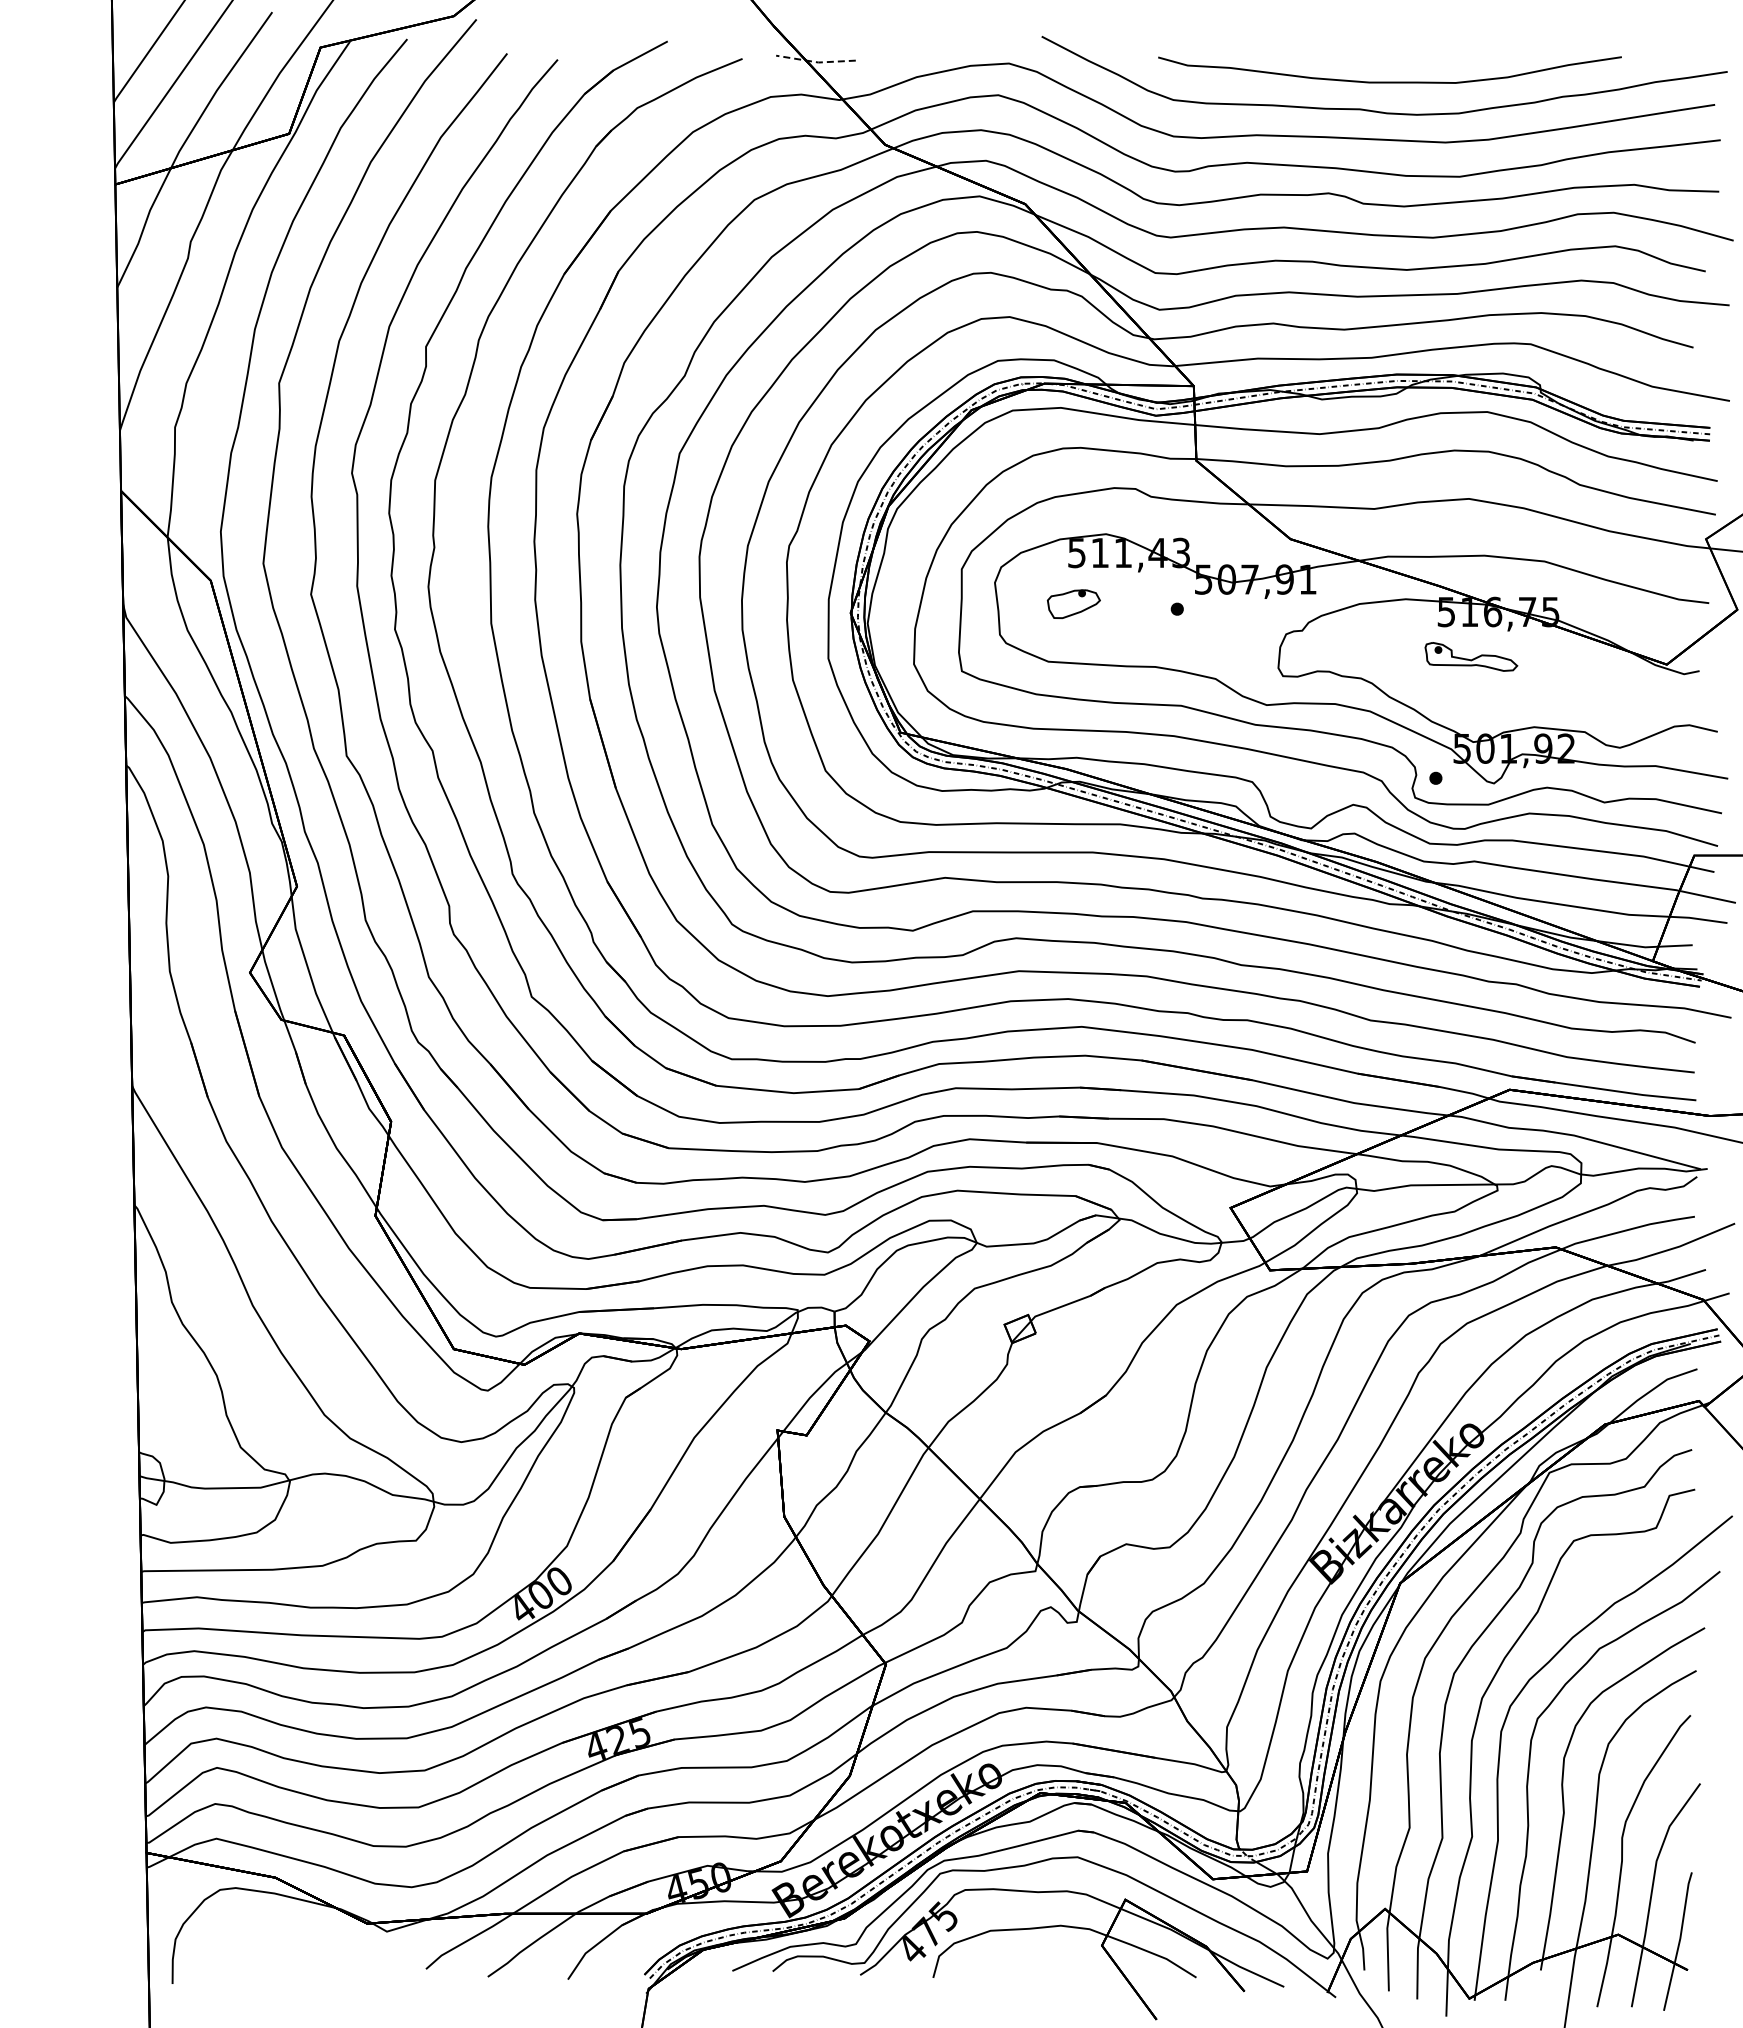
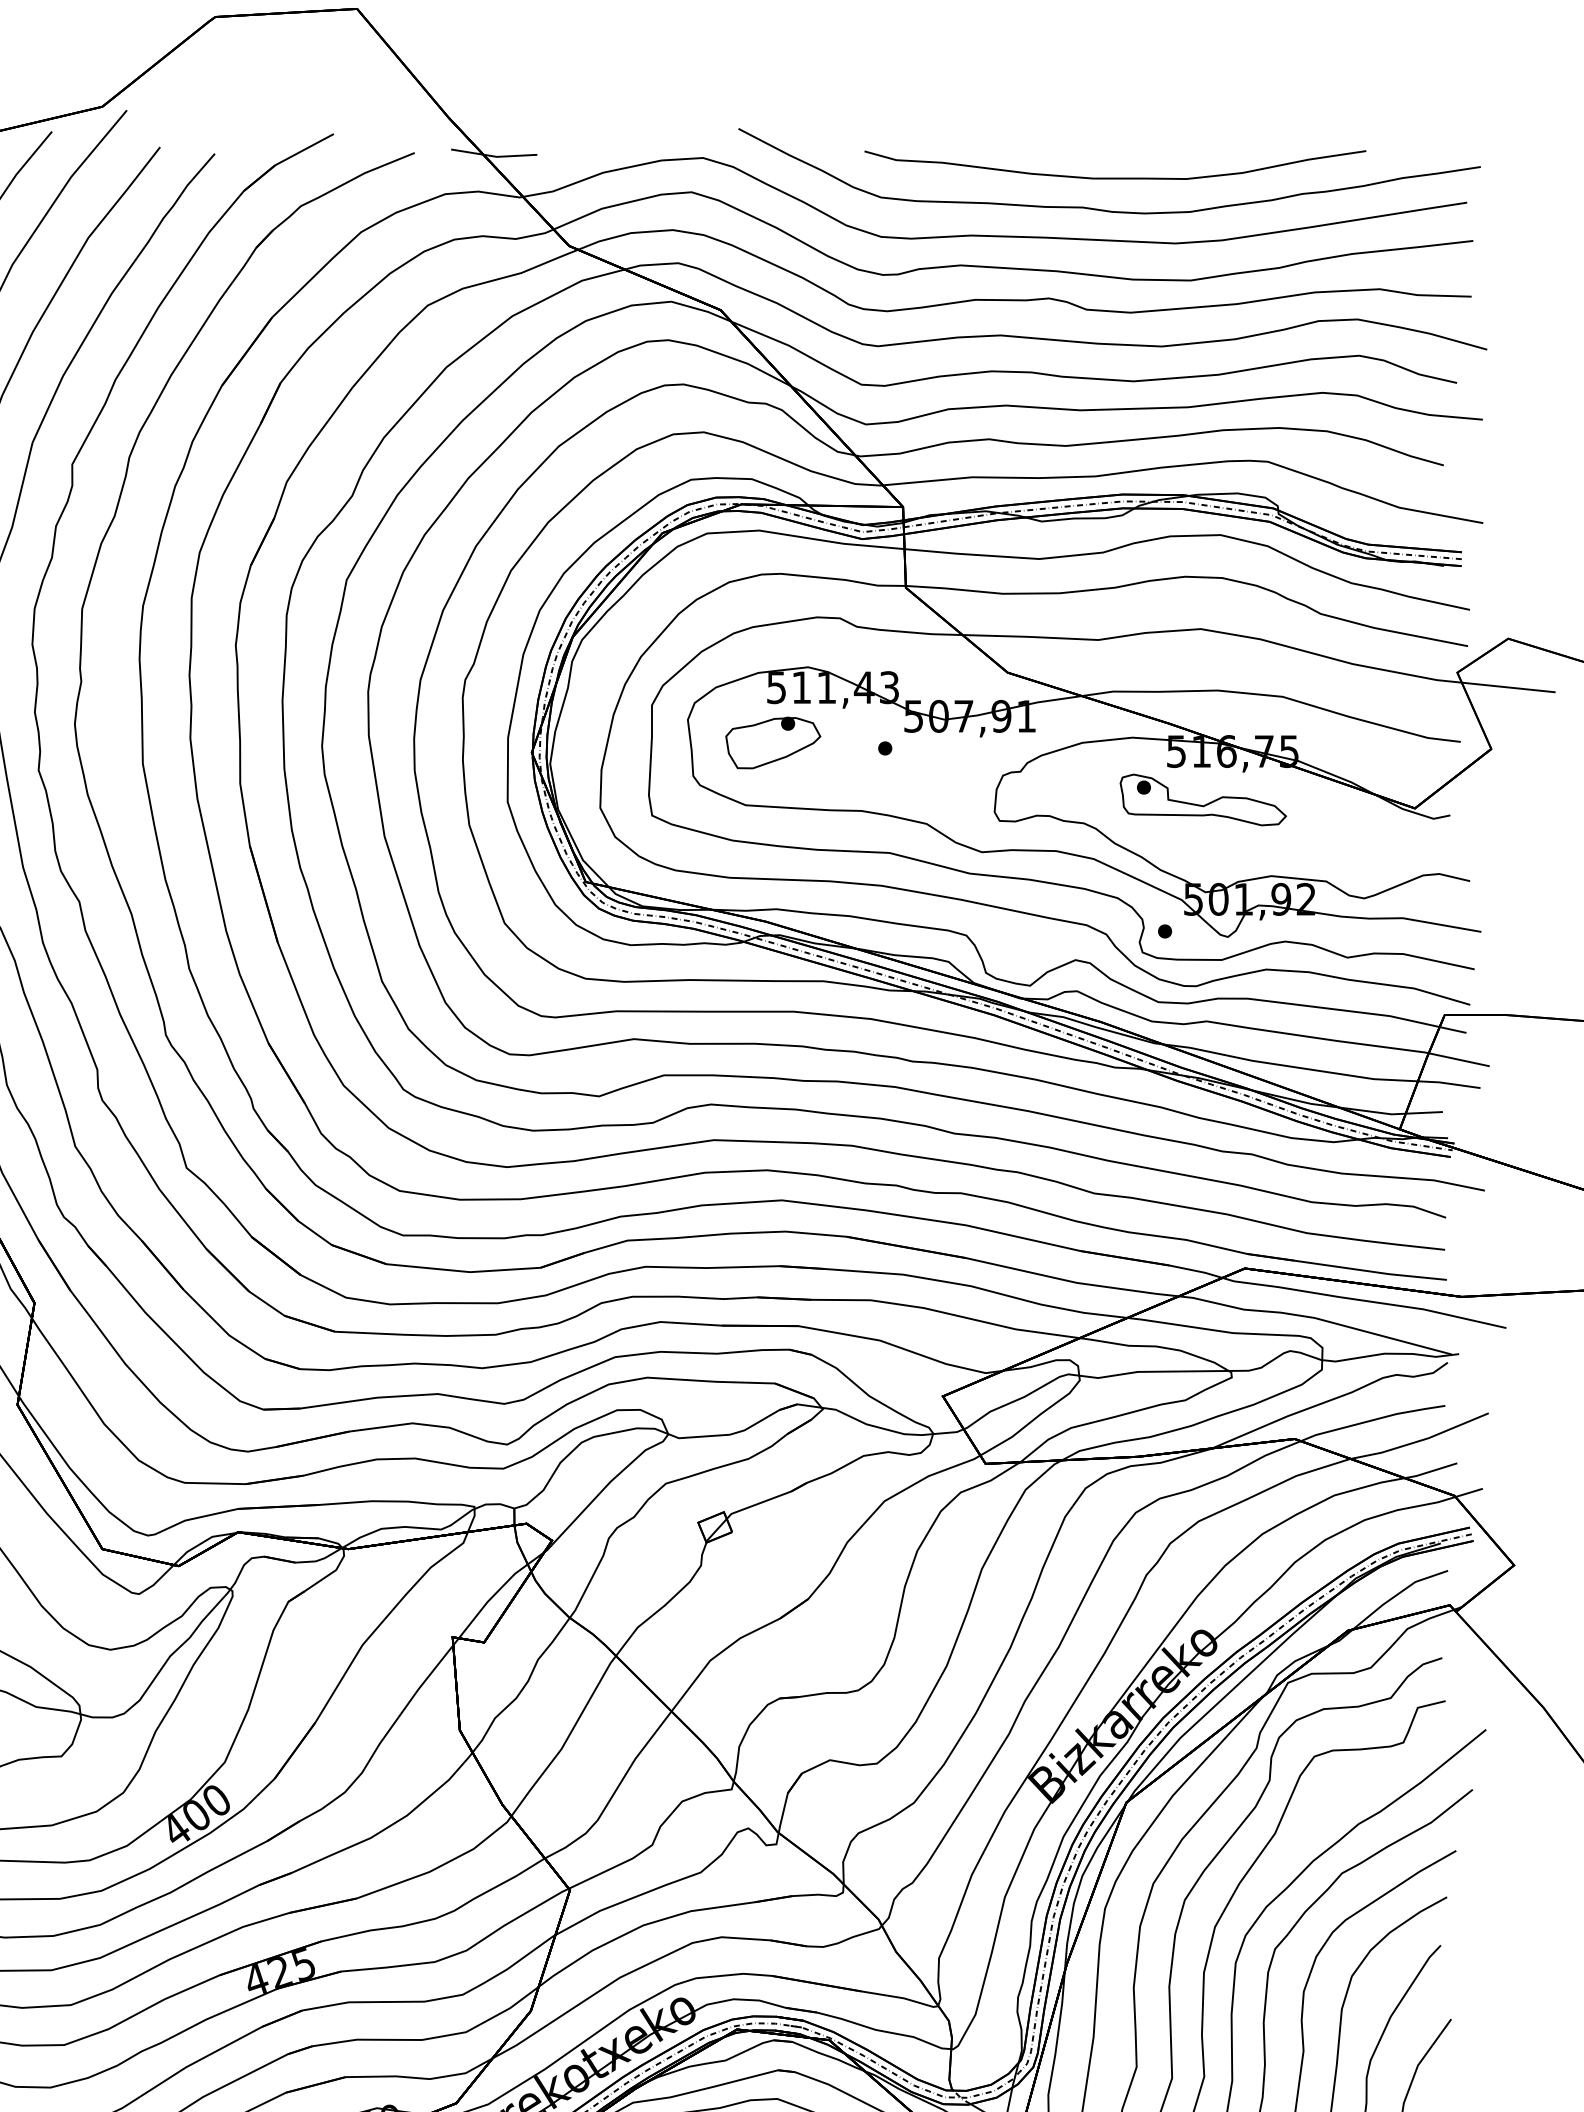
line: (816, 62) -> (494, 156), dashed -> solid
part: (1073, 603) -> (772, 742), size x1.67
part: (1471, 656) -> (1203, 799), size x1.67

